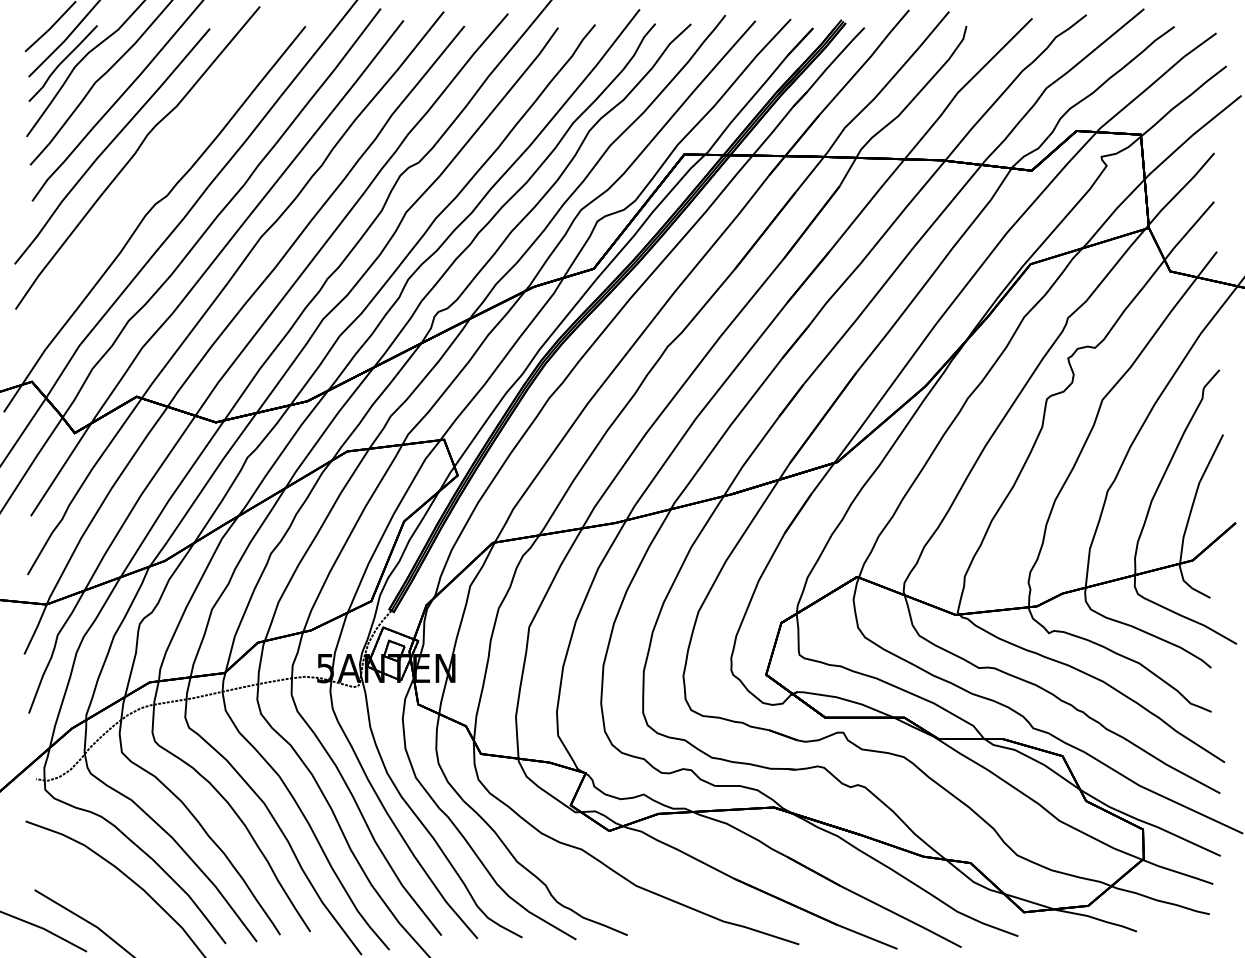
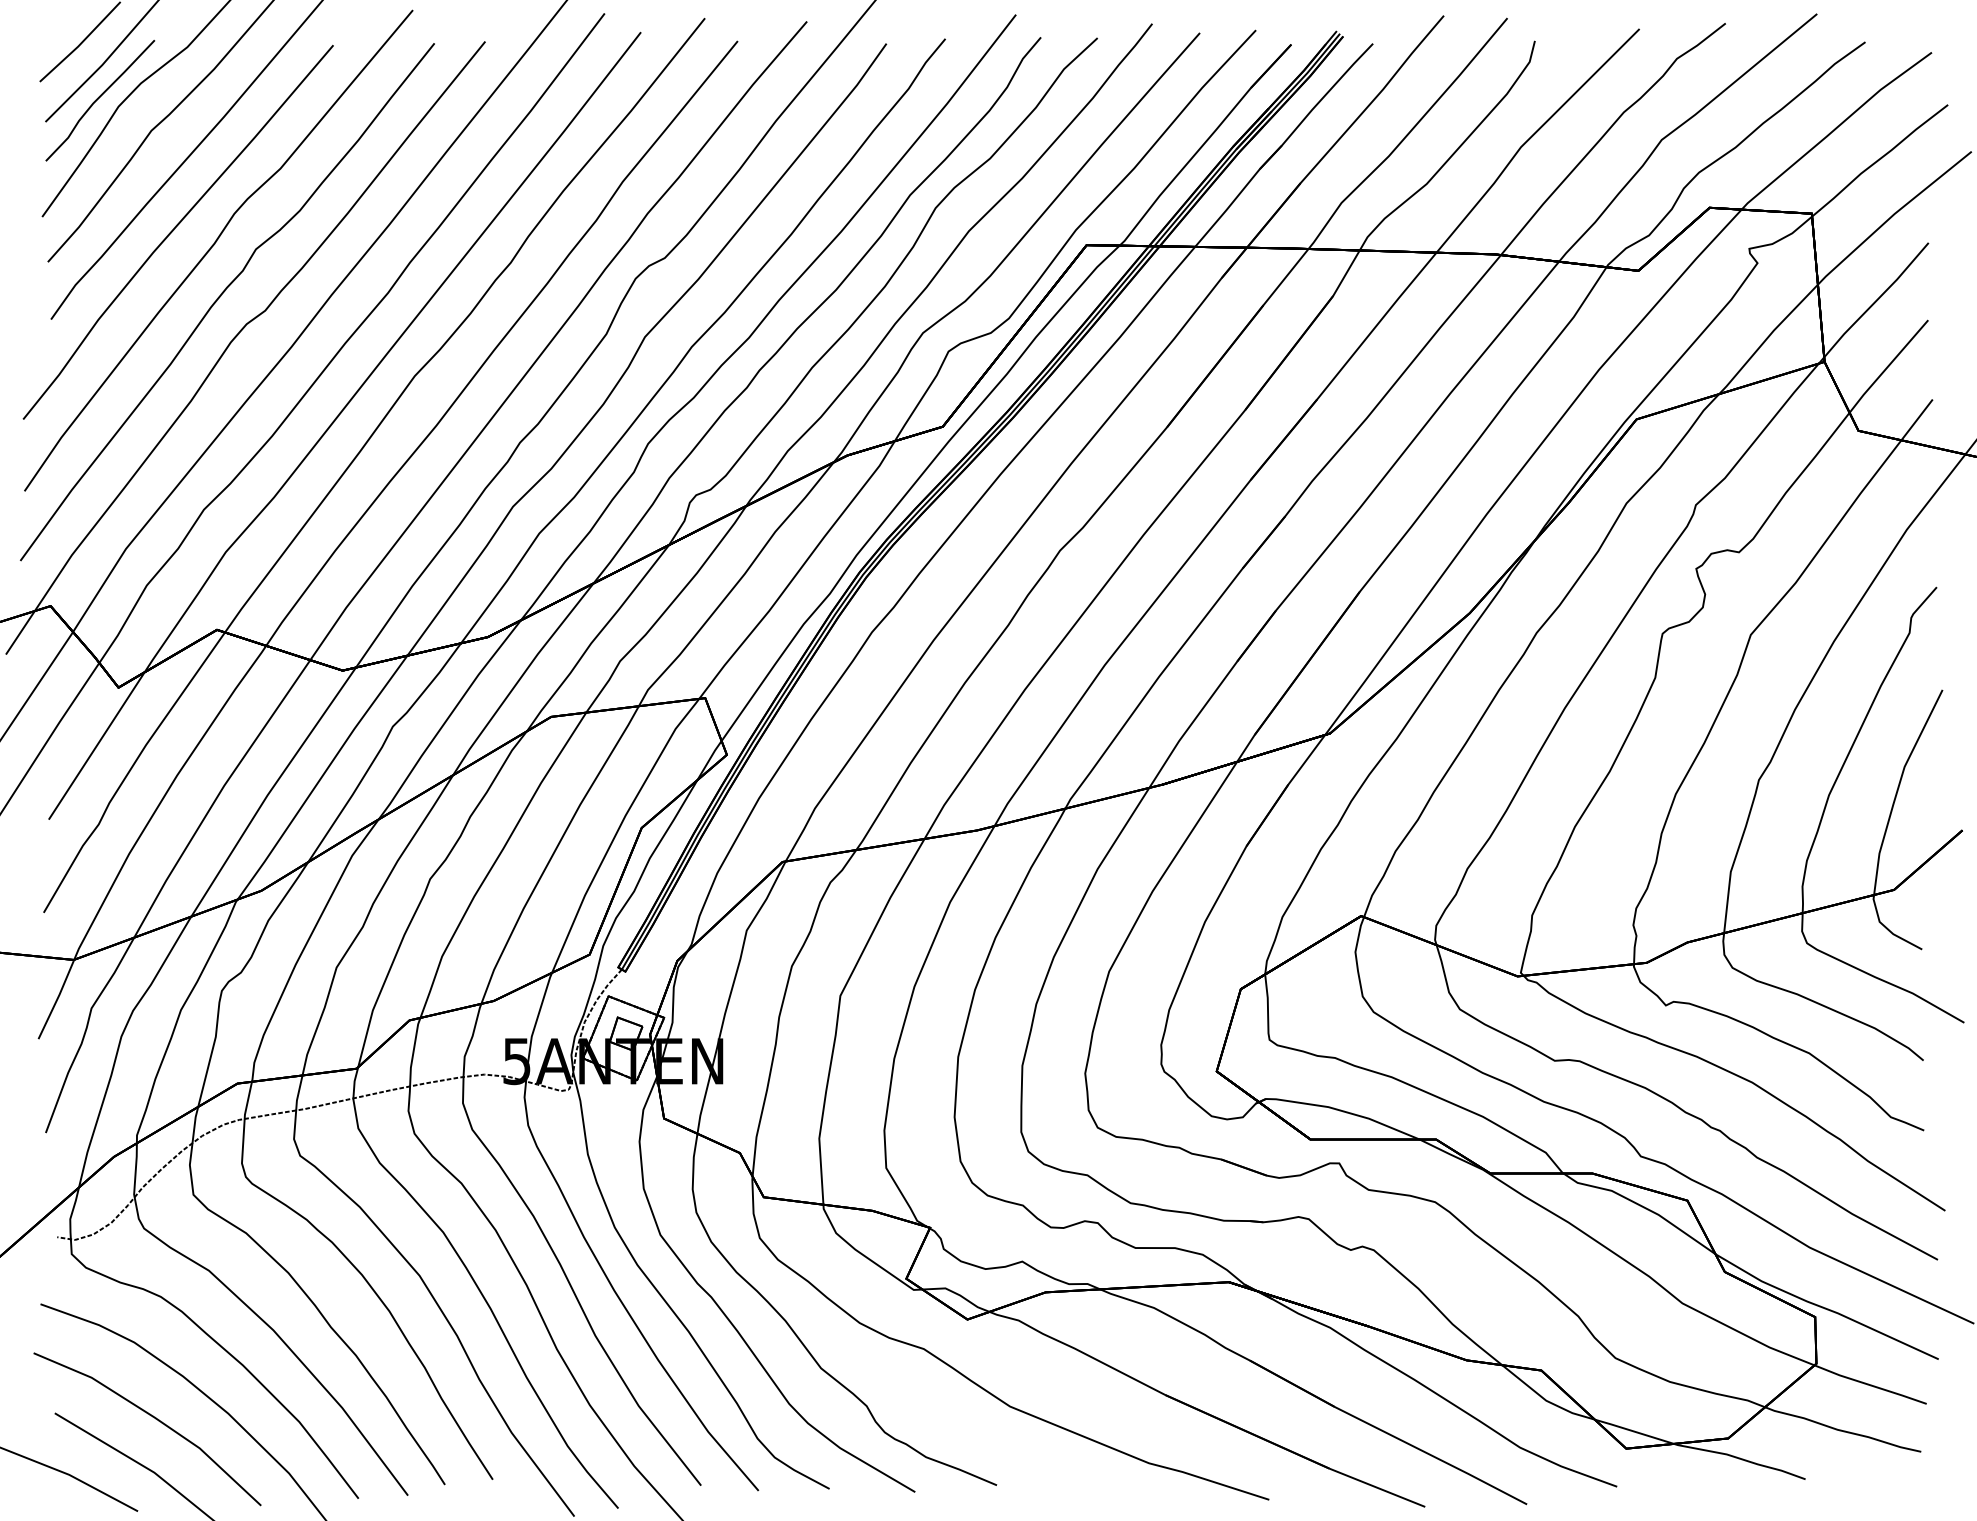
curve: (140, 186) -> (222, 295), added
line: (96, 893) -> (153, 1418), added

